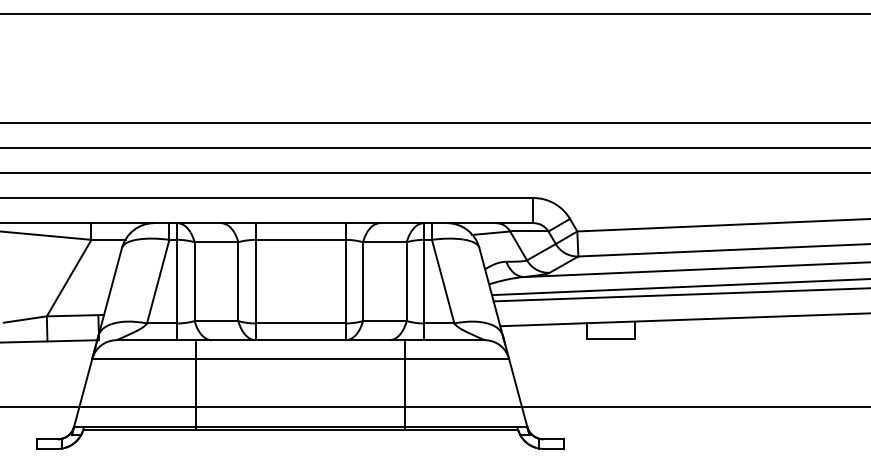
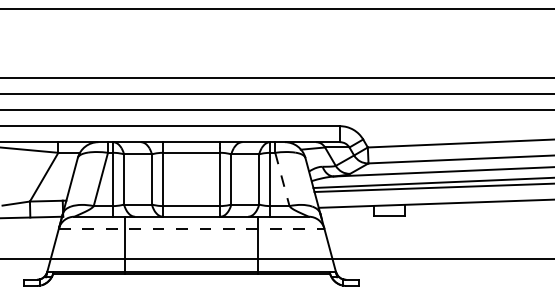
line: (443, 281) -> (282, 179), solid -> dashed
line: (300, 358) -> (191, 228), solid -> dashed

